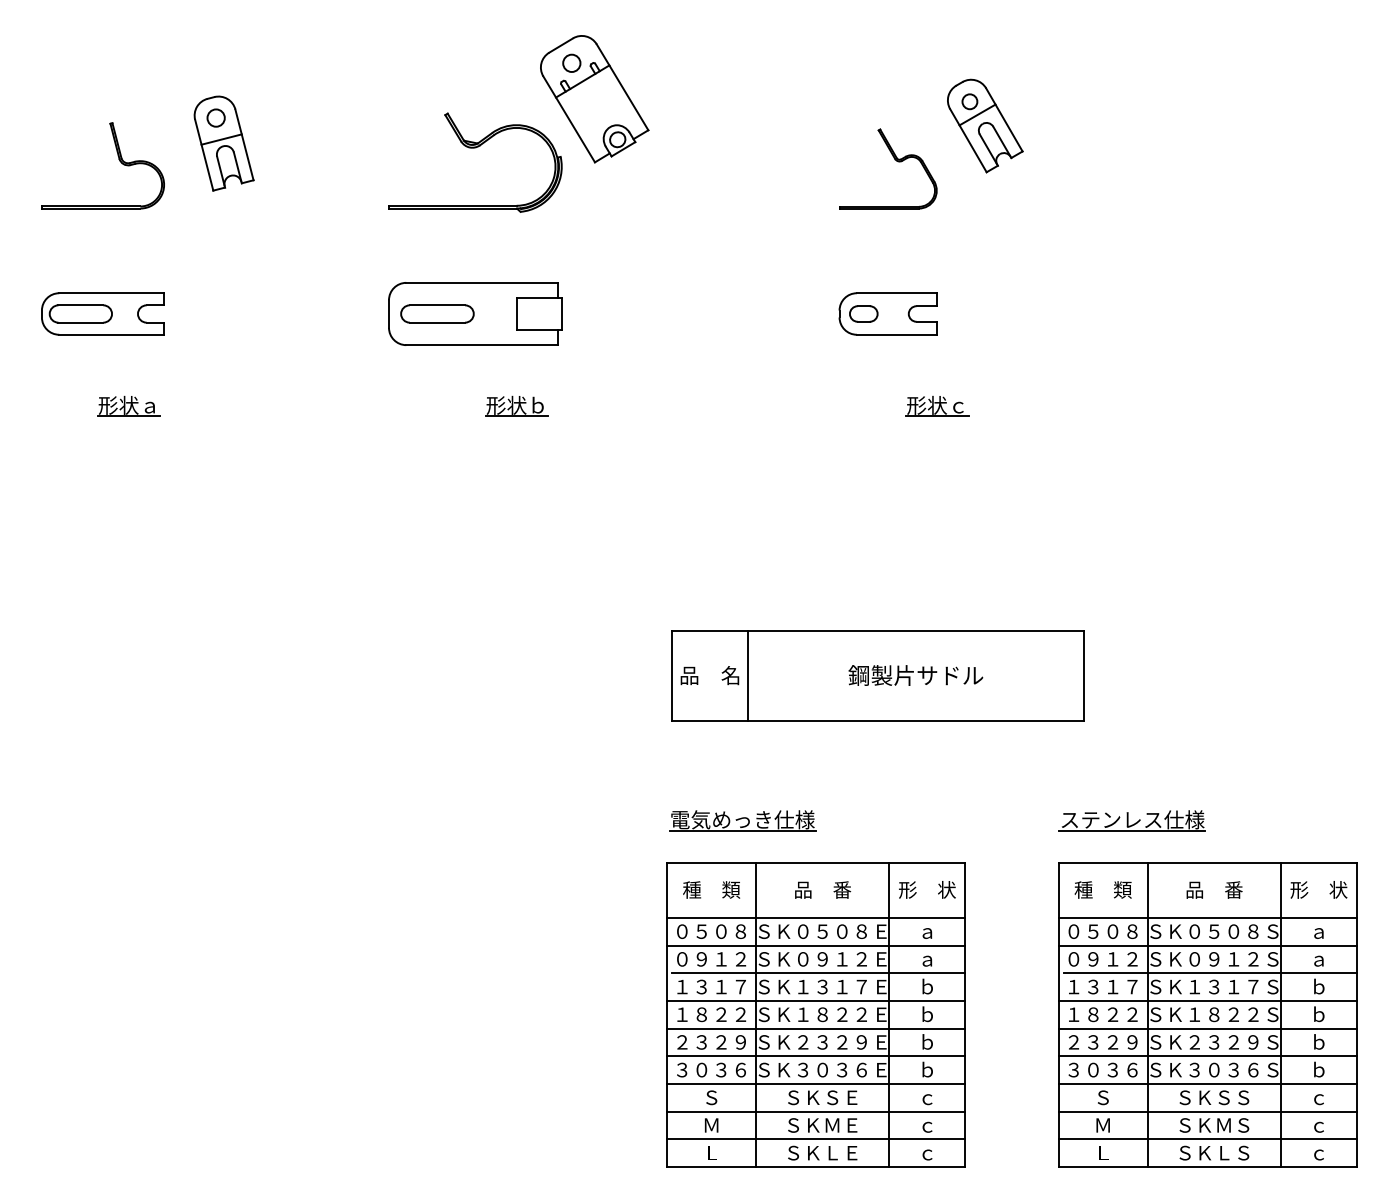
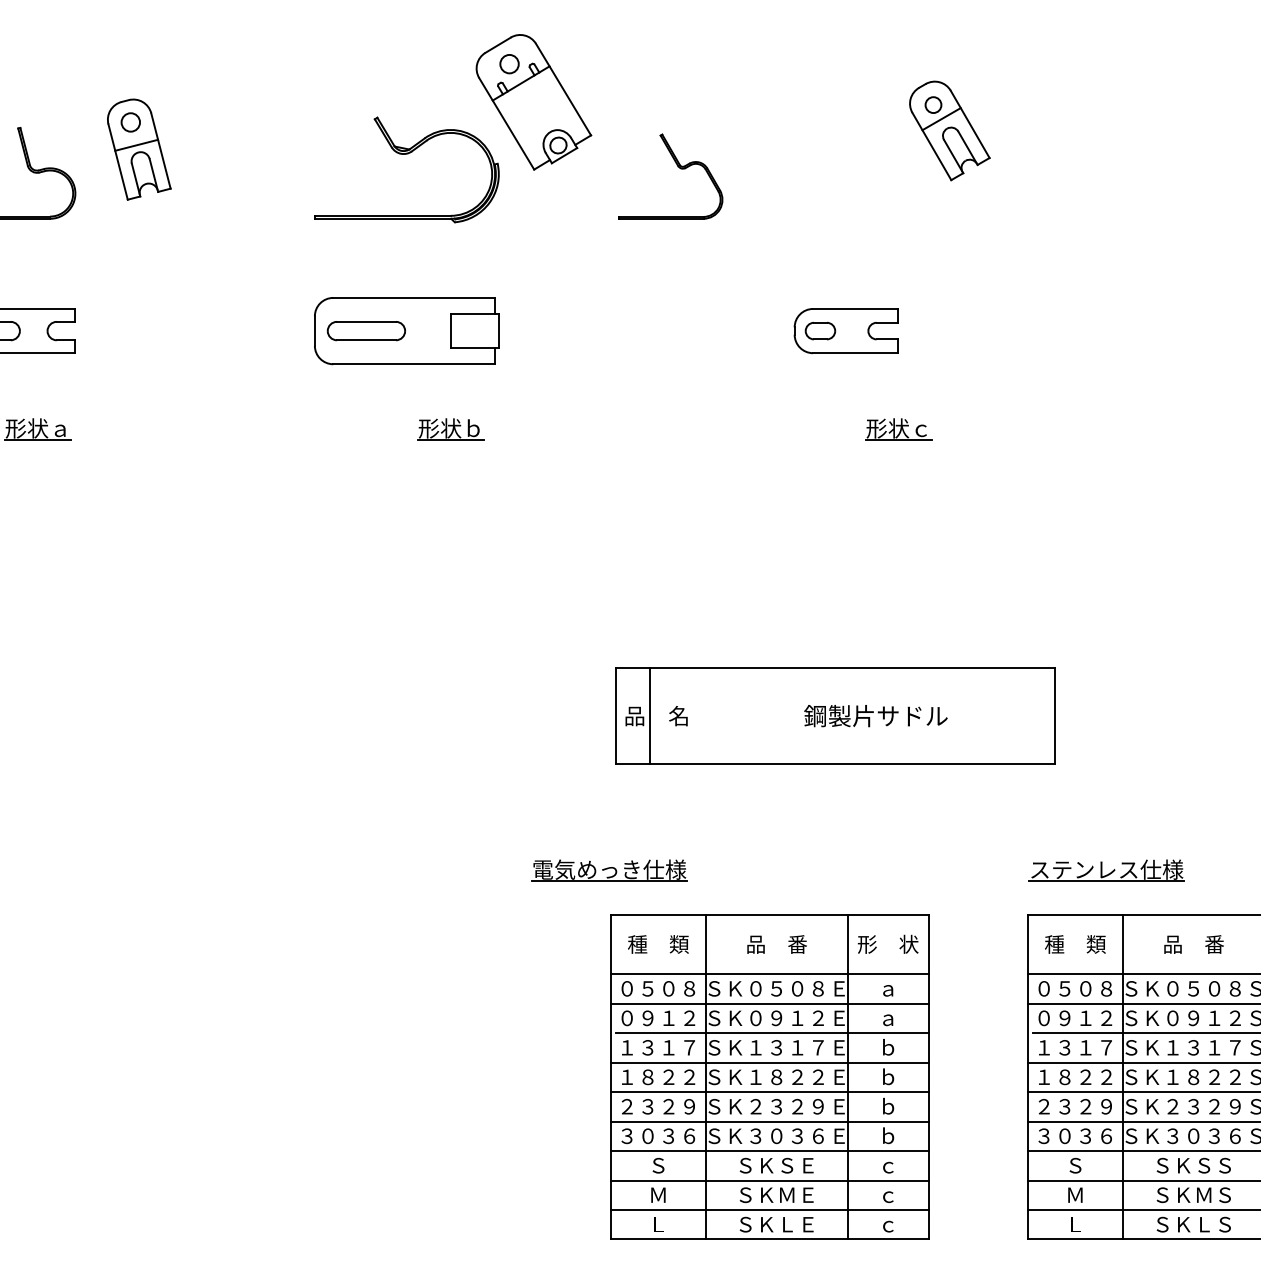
part: (895, 160) -> (678, 167), moved
line: (748, 675) -> (649, 716), moved
part: (742, 820) -> (609, 870), moved

